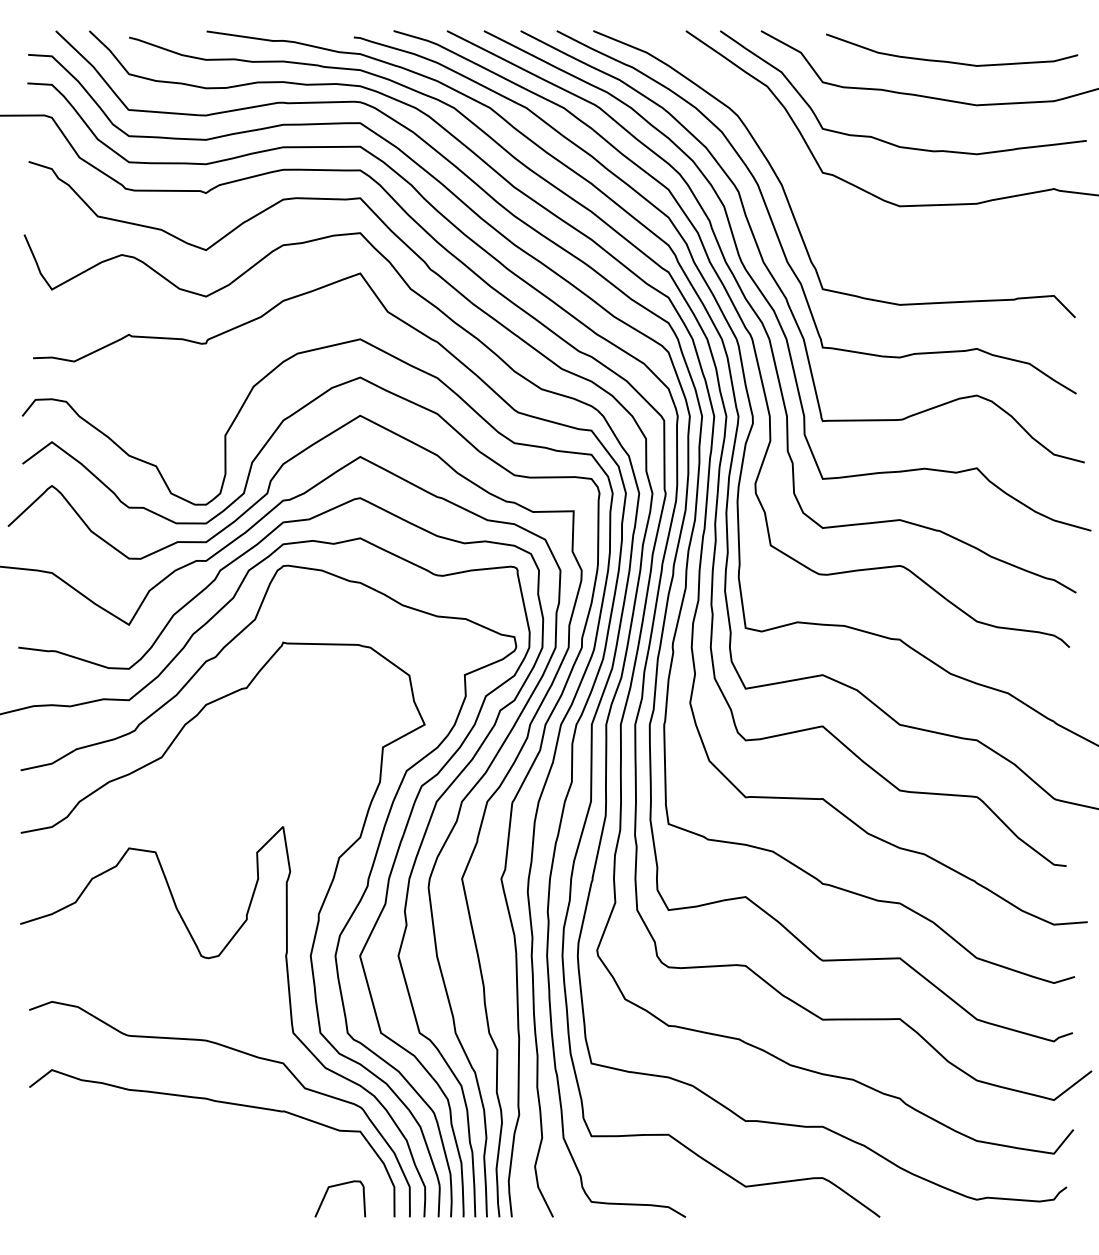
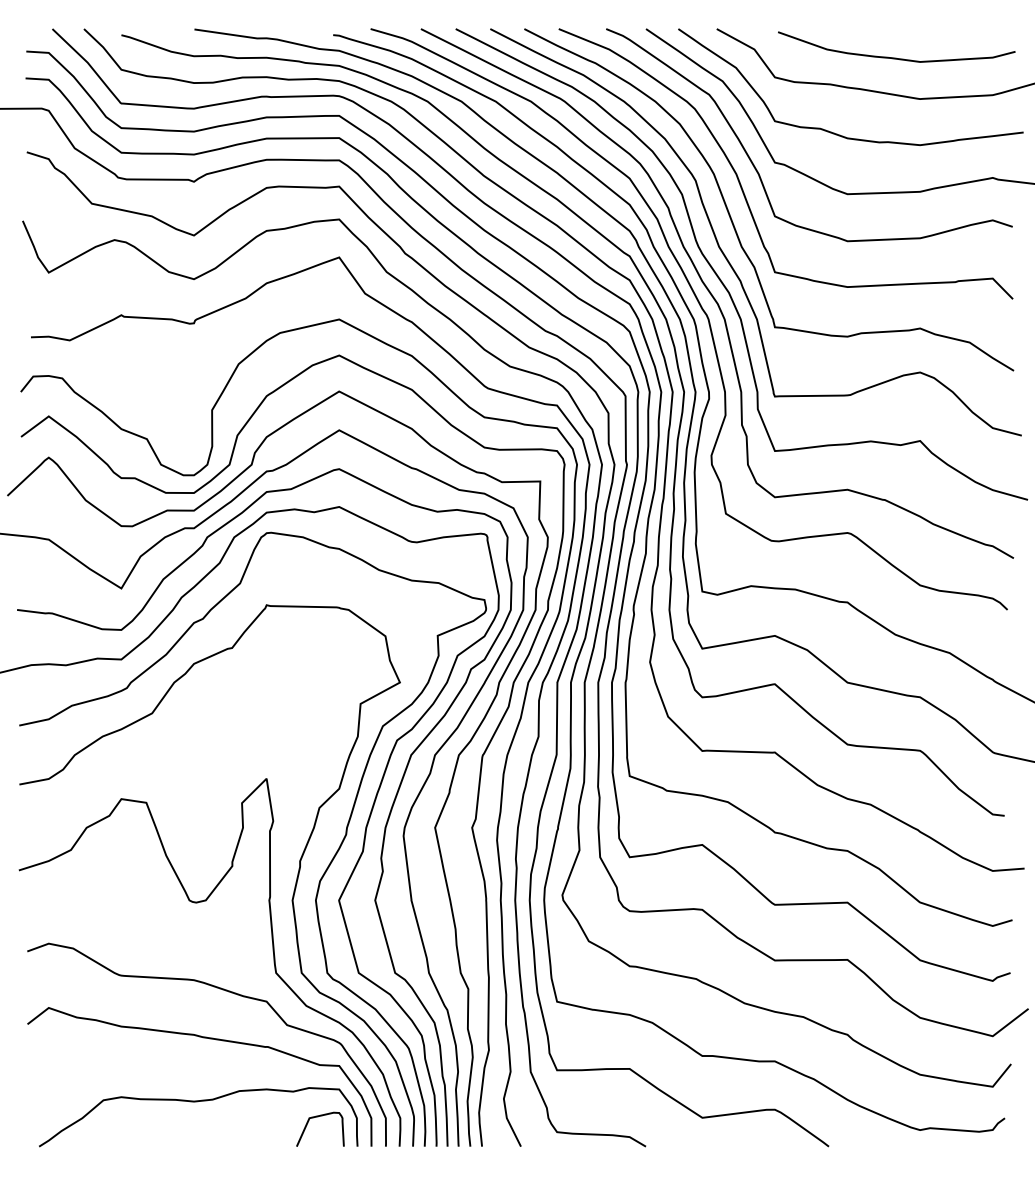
curve: (801, 175) -> (754, 165), added
curve: (208, 1170) -> (196, 1102), added

